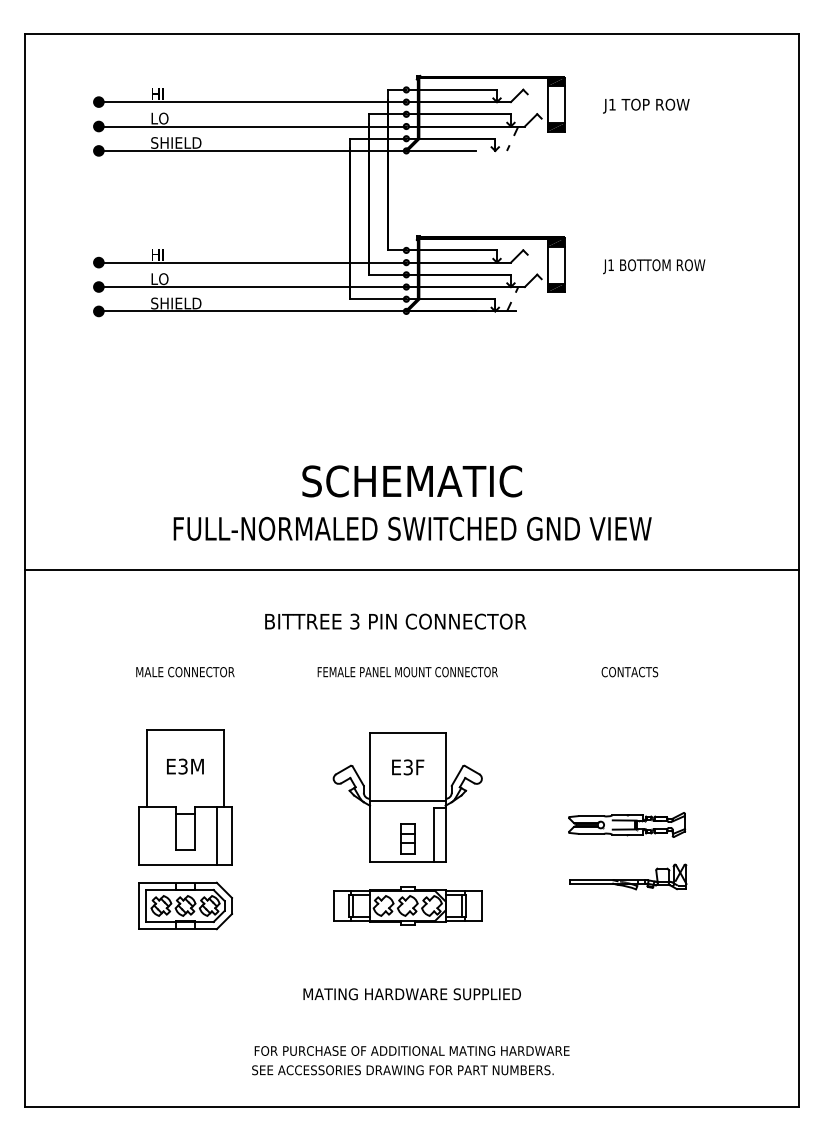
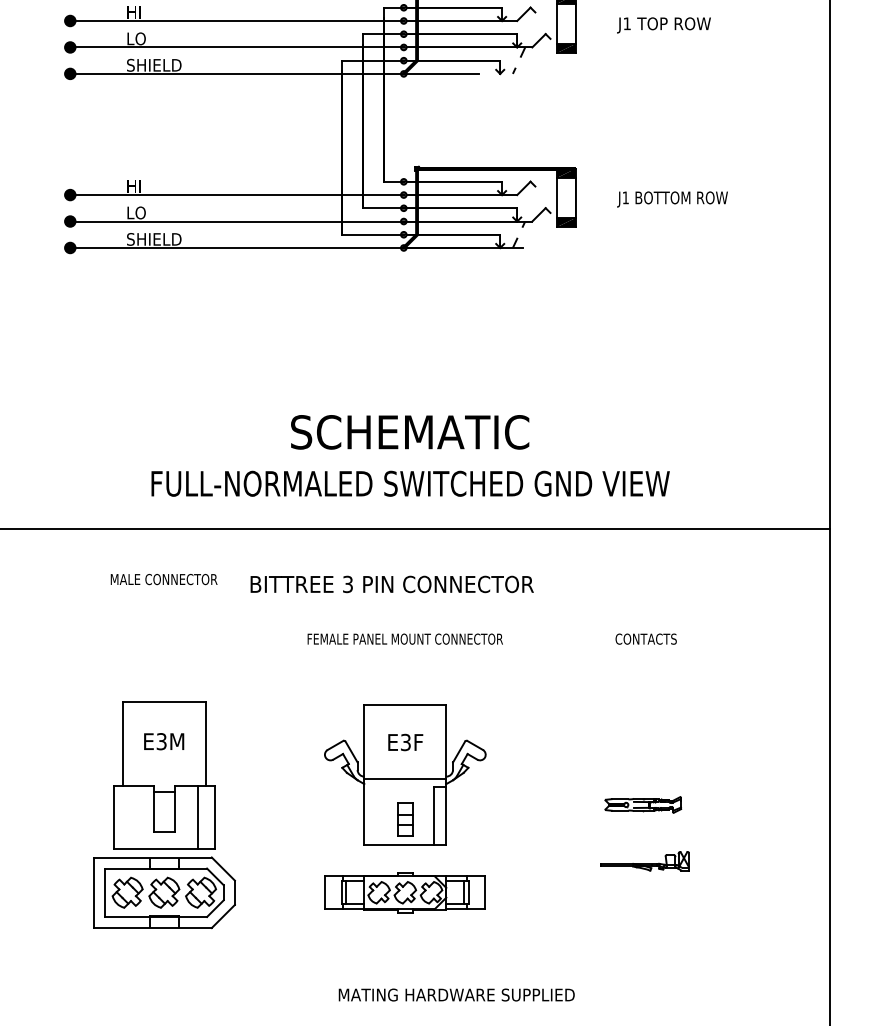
text: (185, 672) -> (164, 579), moved
part: (627, 824) -> (643, 804), size x0.6
part: (628, 876) -> (644, 860), size x0.7
part: (185, 905) -> (164, 892), size x1.4
text: (411, 994) -> (455, 995), moved

